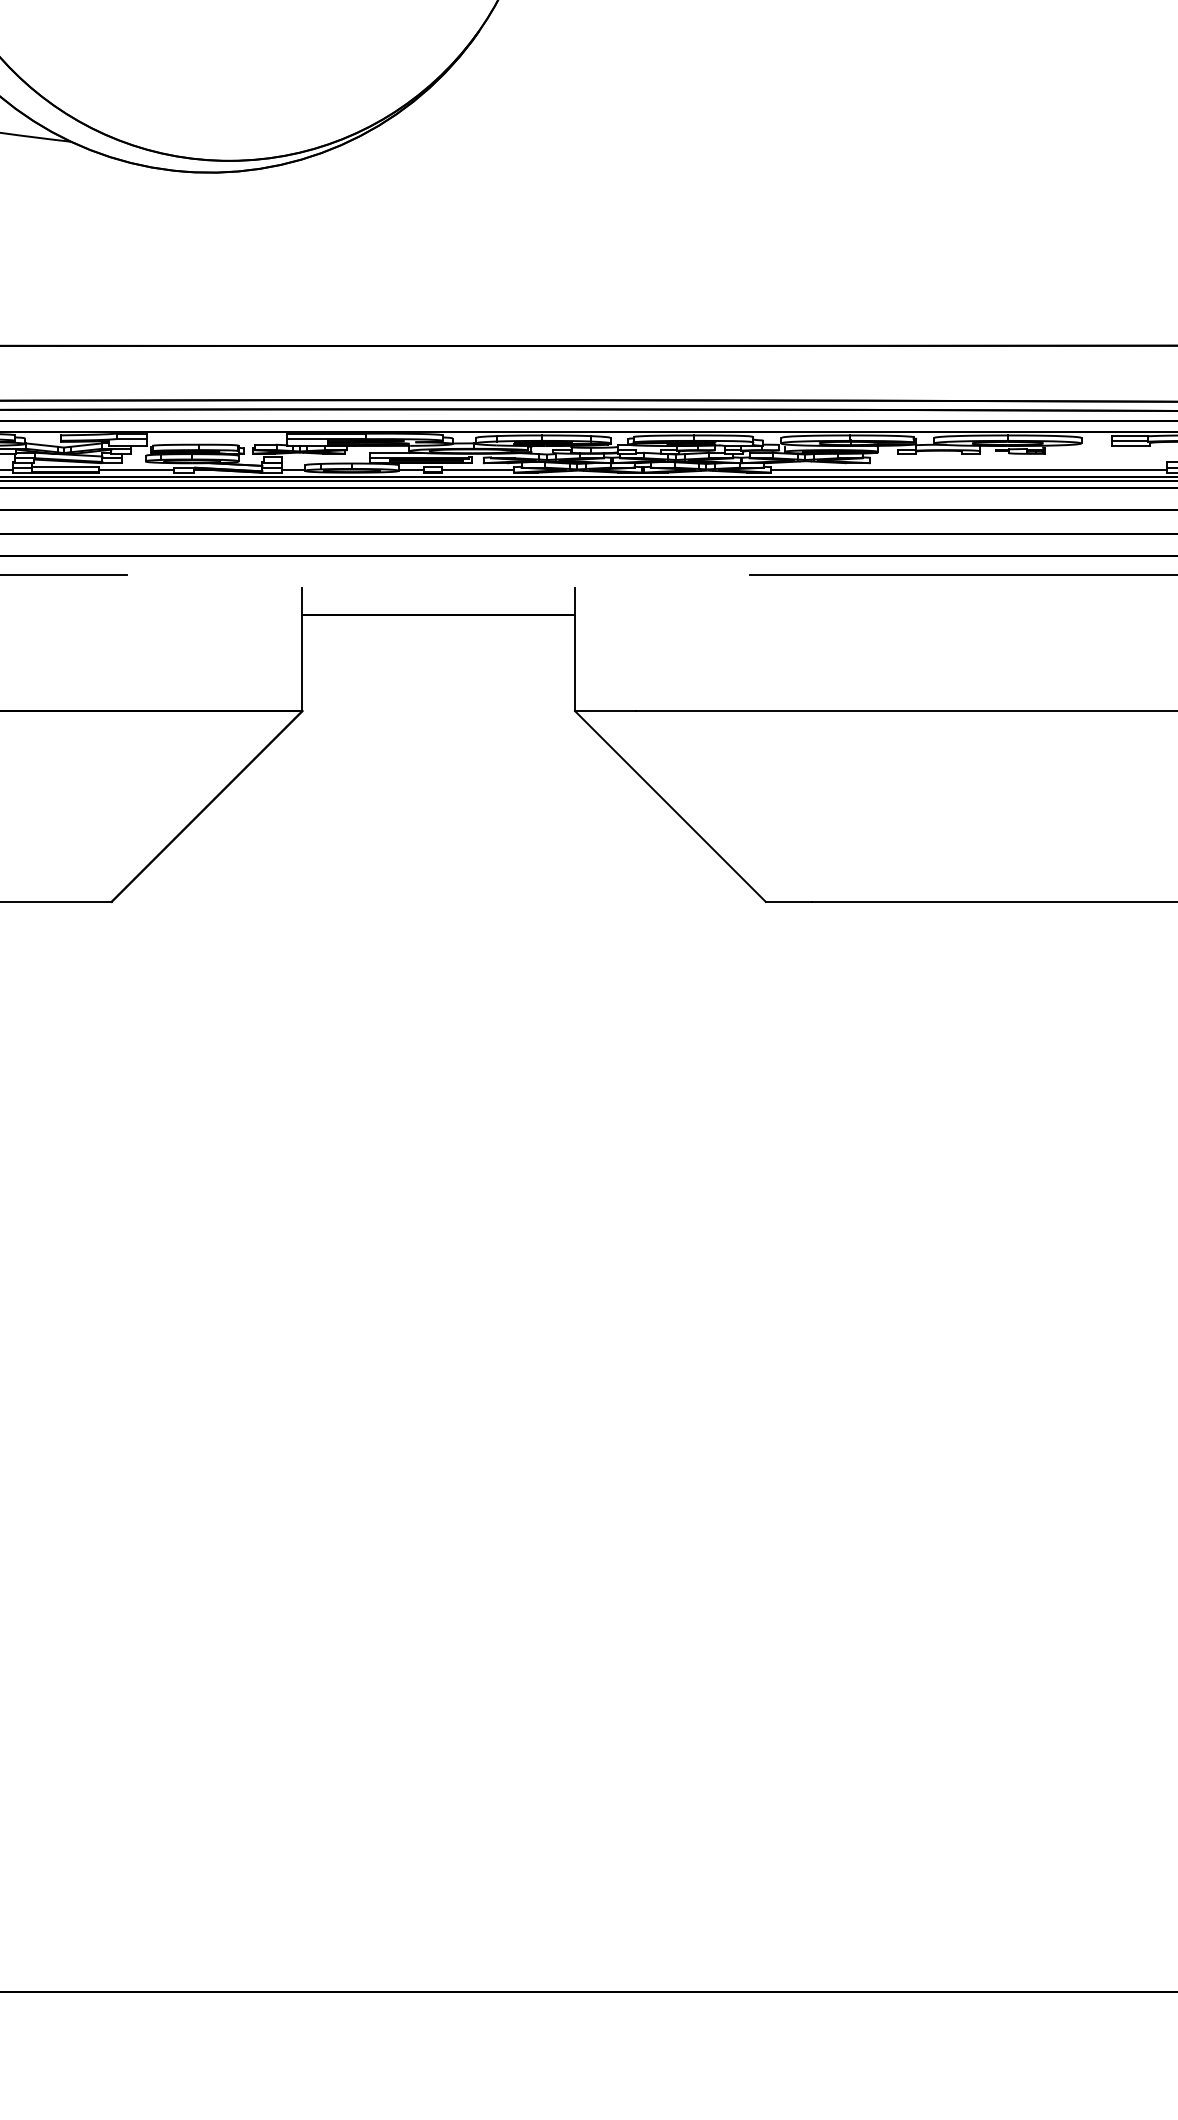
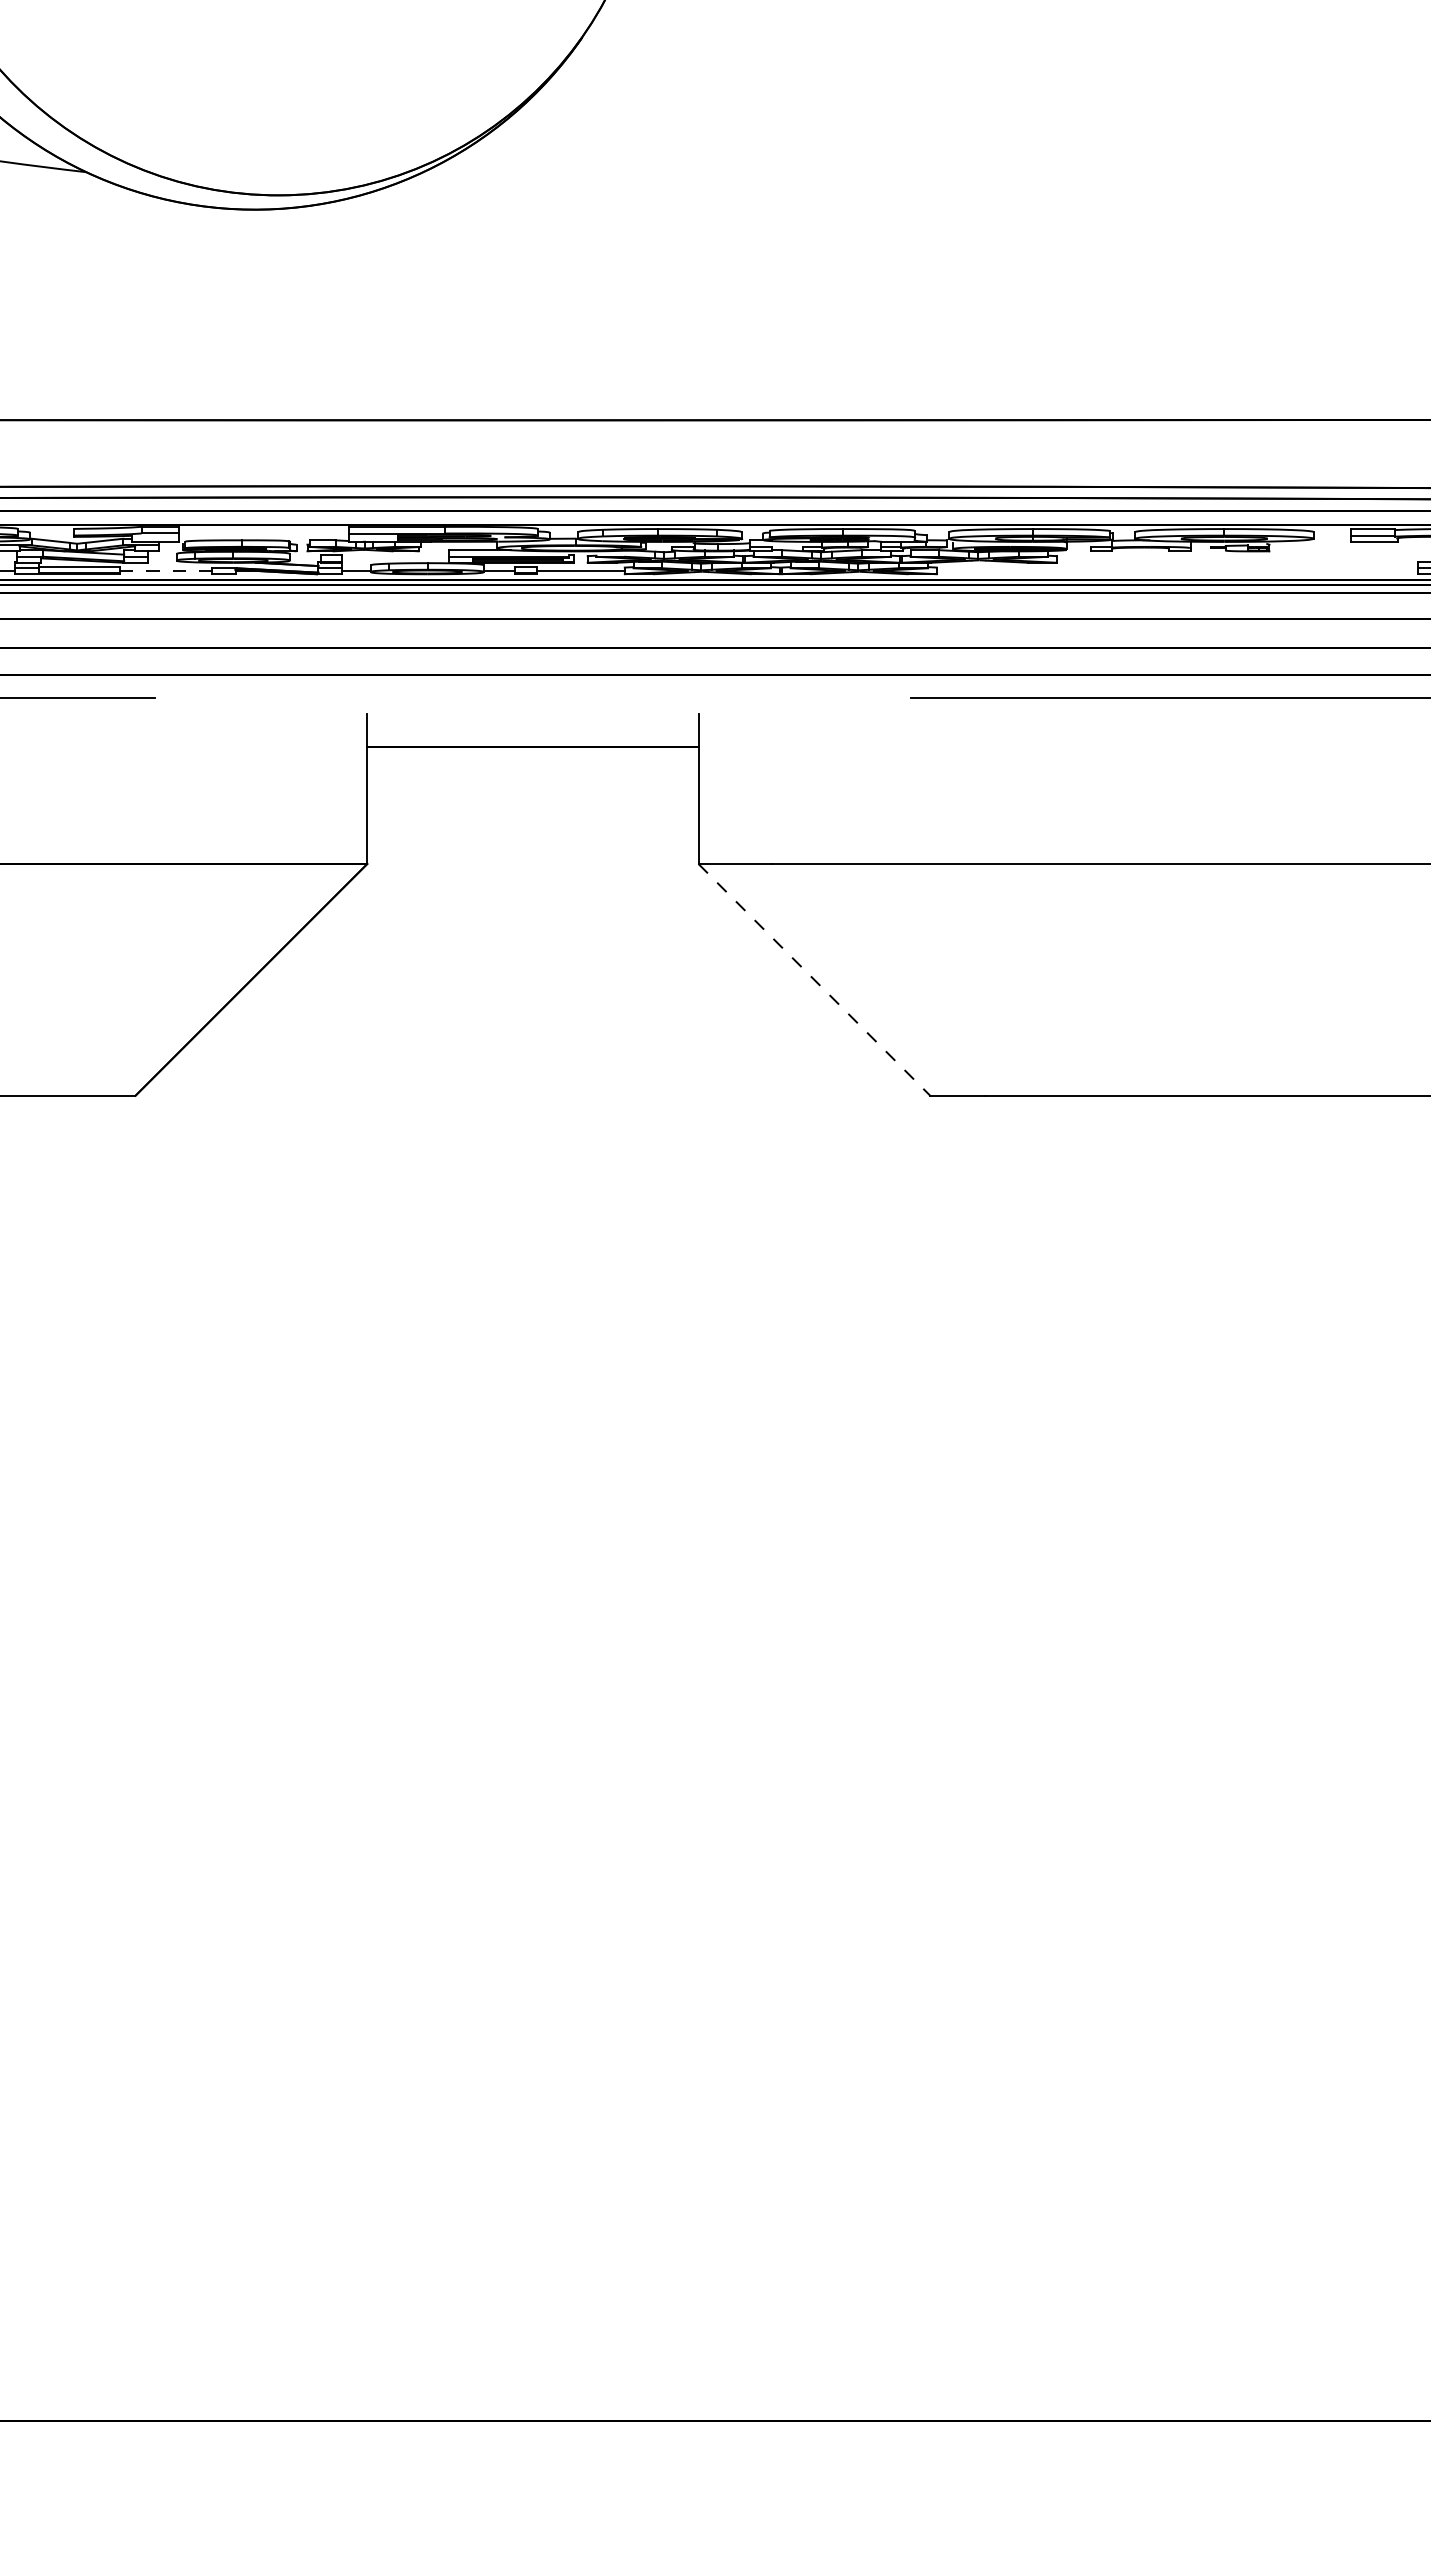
line: (136, 469) -> (165, 570), solid -> dashed
line: (968, 469) -> (1176, 570), removed
line: (670, 806) -> (814, 979), solid -> dashed

